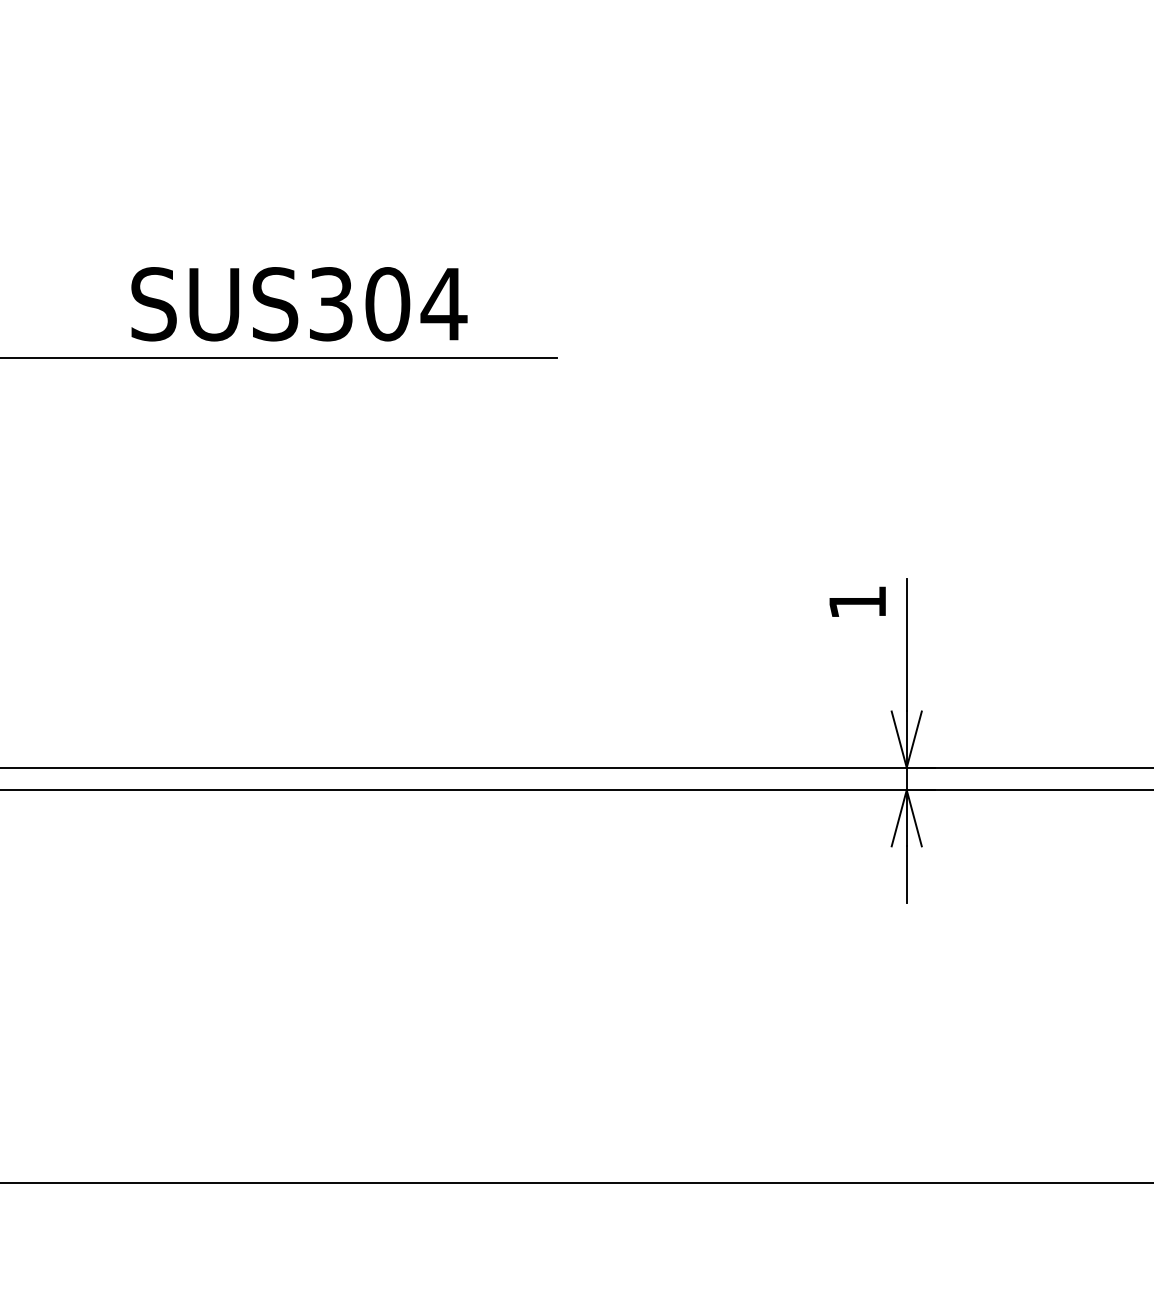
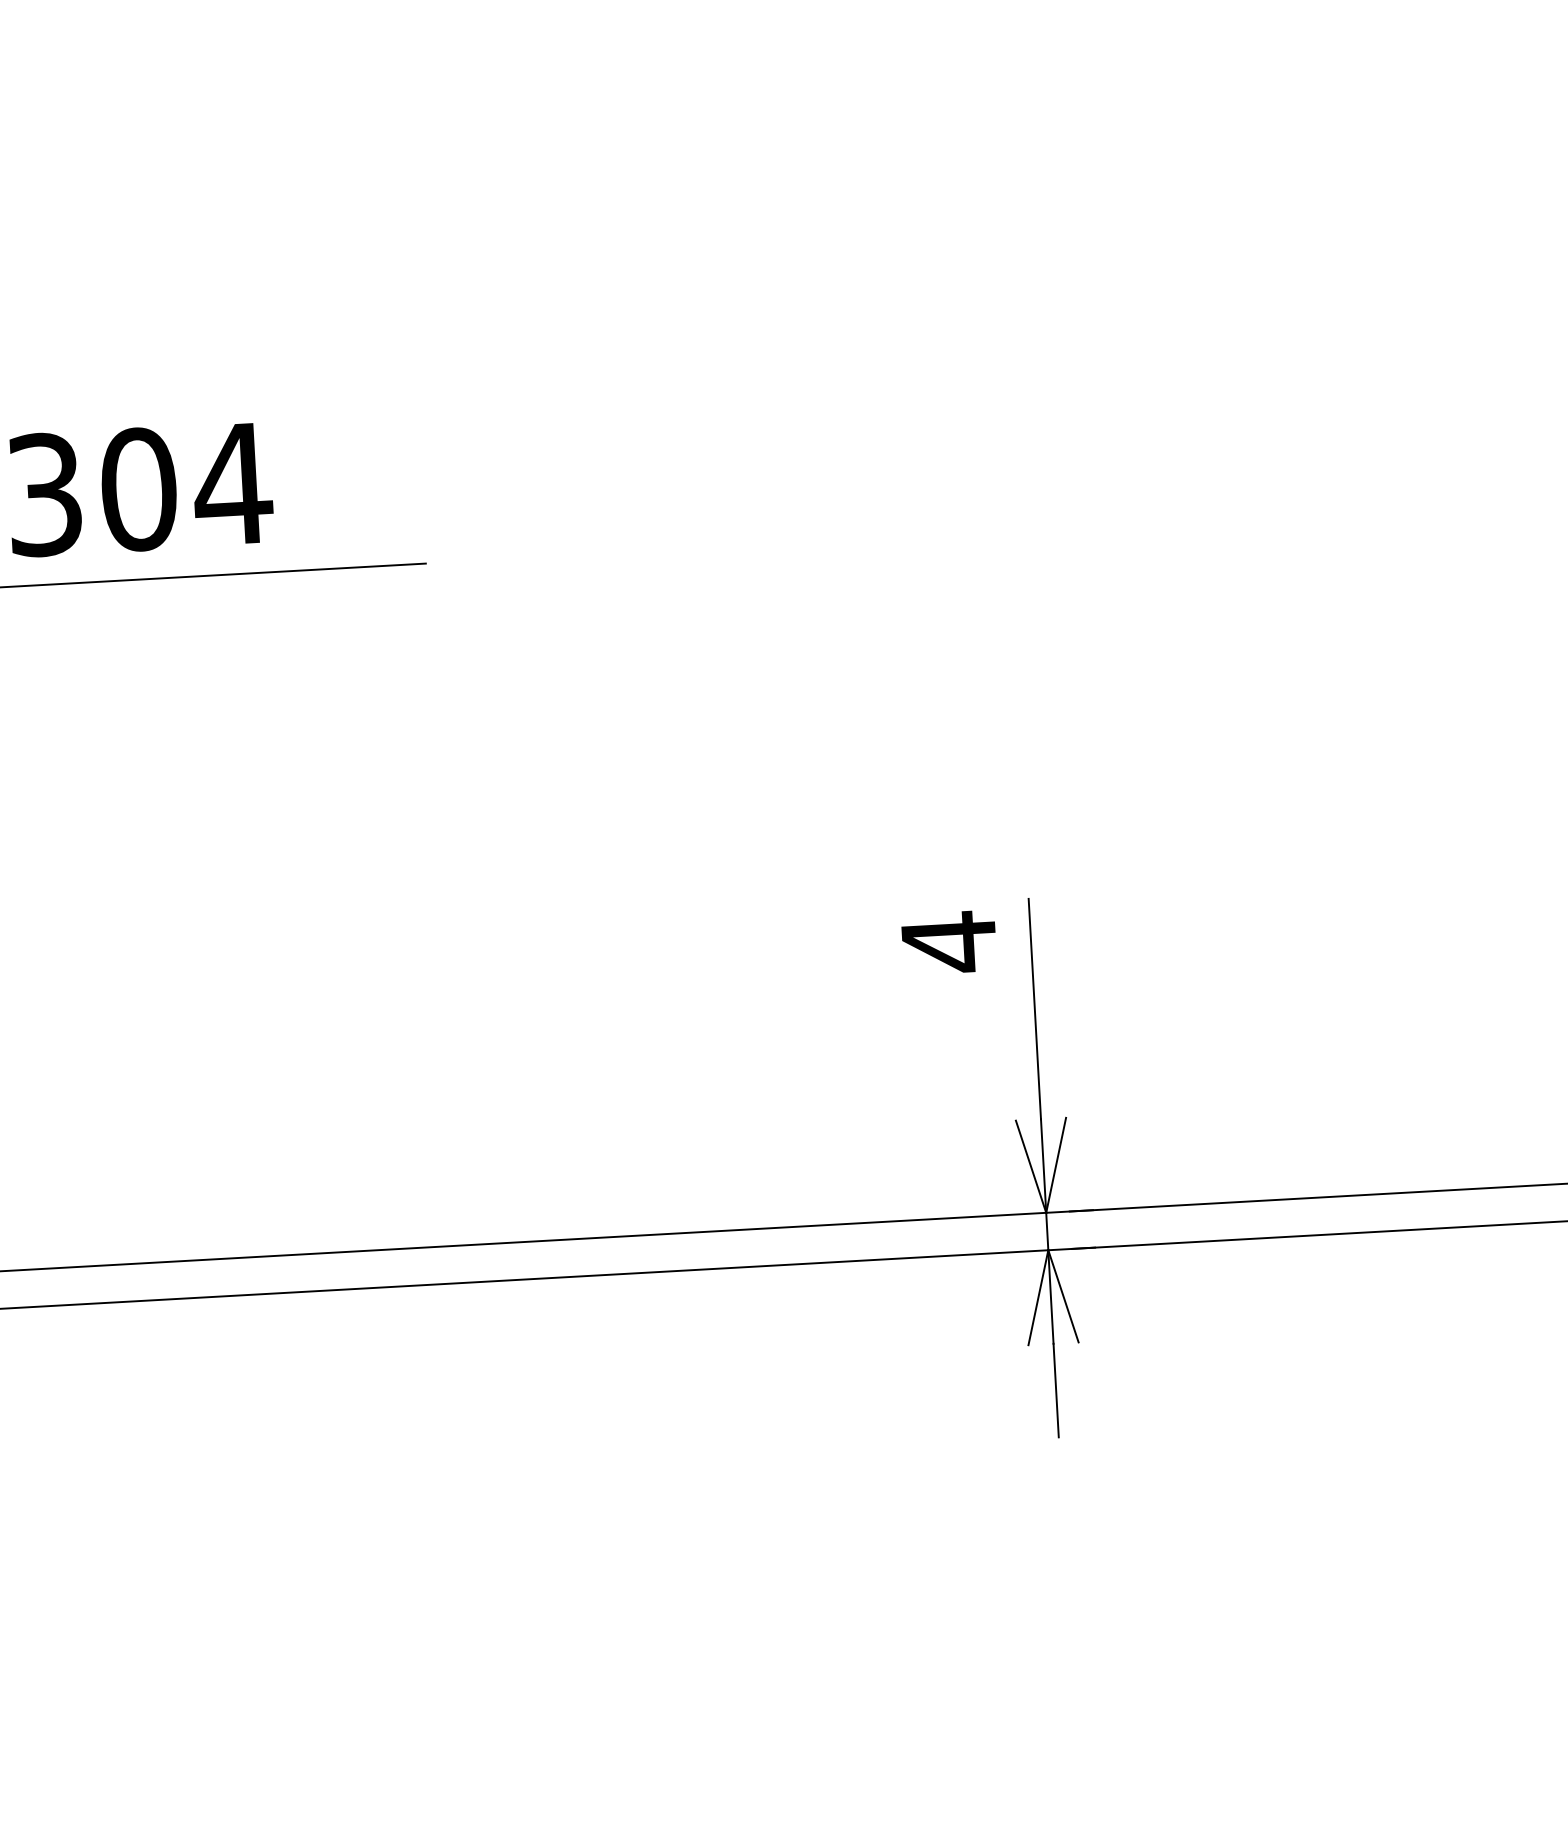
text: (857, 602) -> (948, 942), 1 -> 4

